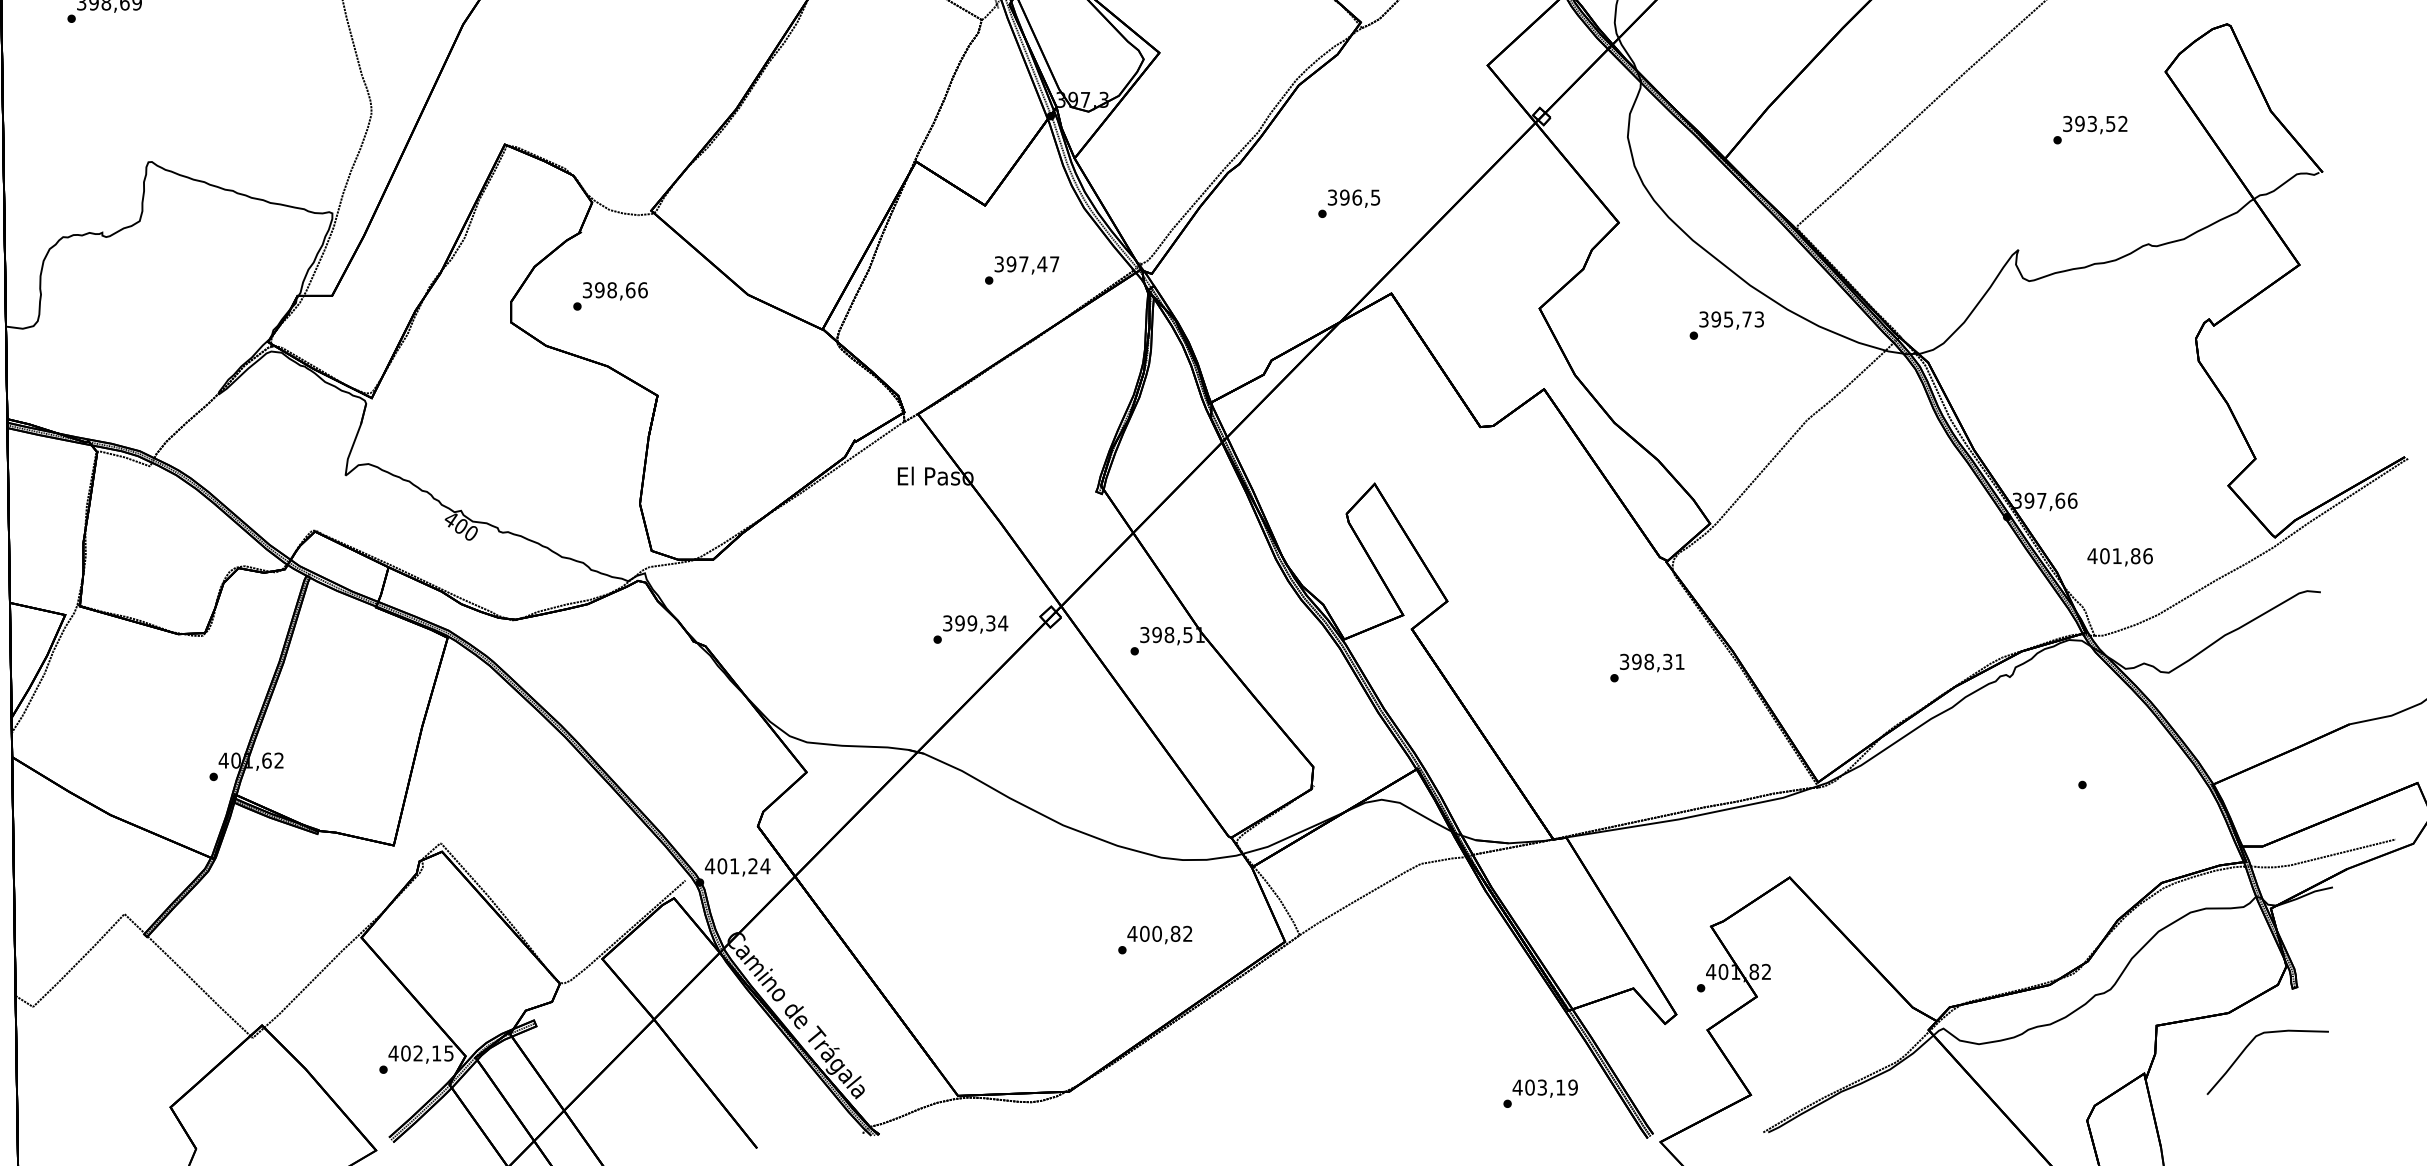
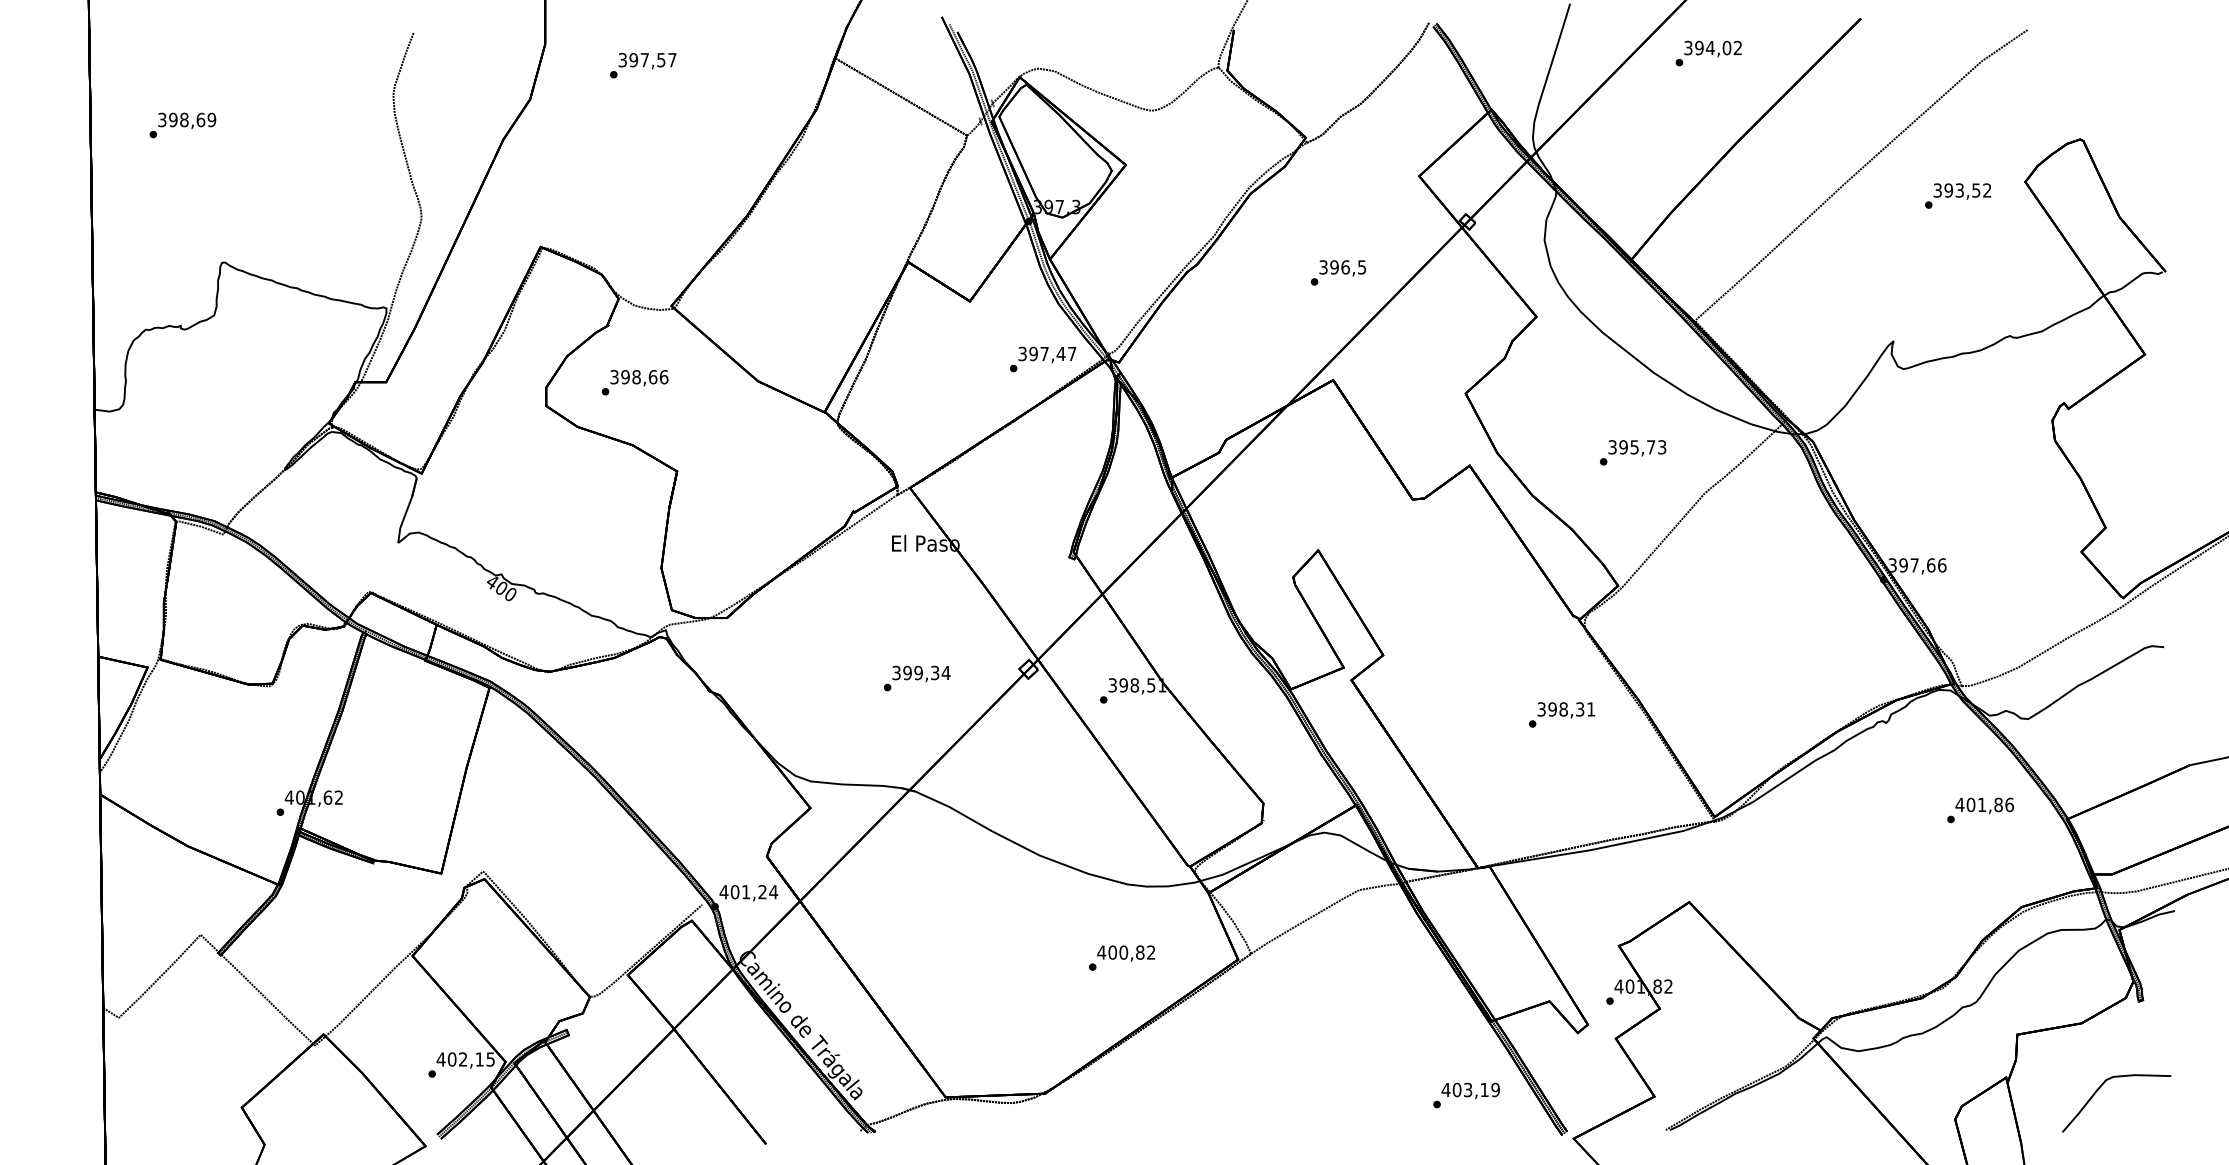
text: (2090, 129) -> (1958, 195), moved
text: (1349, 203) -> (1338, 272), moved
text: (1022, 270) -> (1043, 359), moved
text: (1727, 325) -> (1633, 452), moved
text: (2119, 556) -> (1984, 805), moved
text: (970, 629) -> (916, 678), moved
curve: (2249, 1045) -> (2100, 1088), moved

